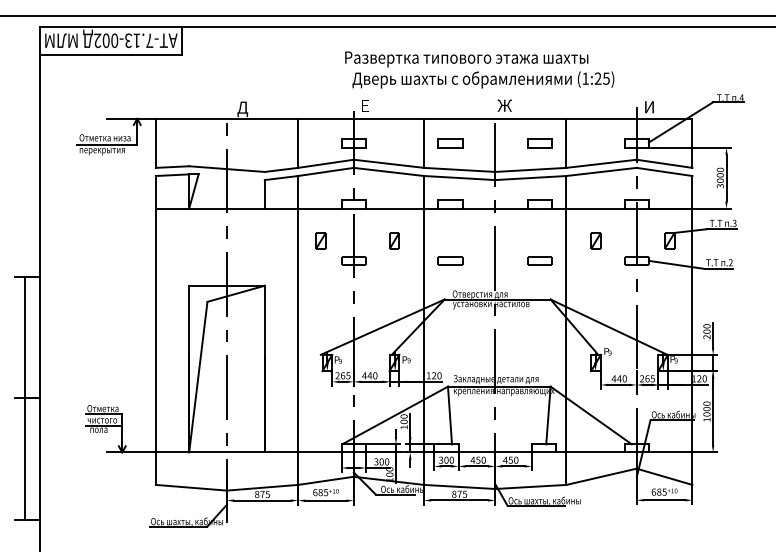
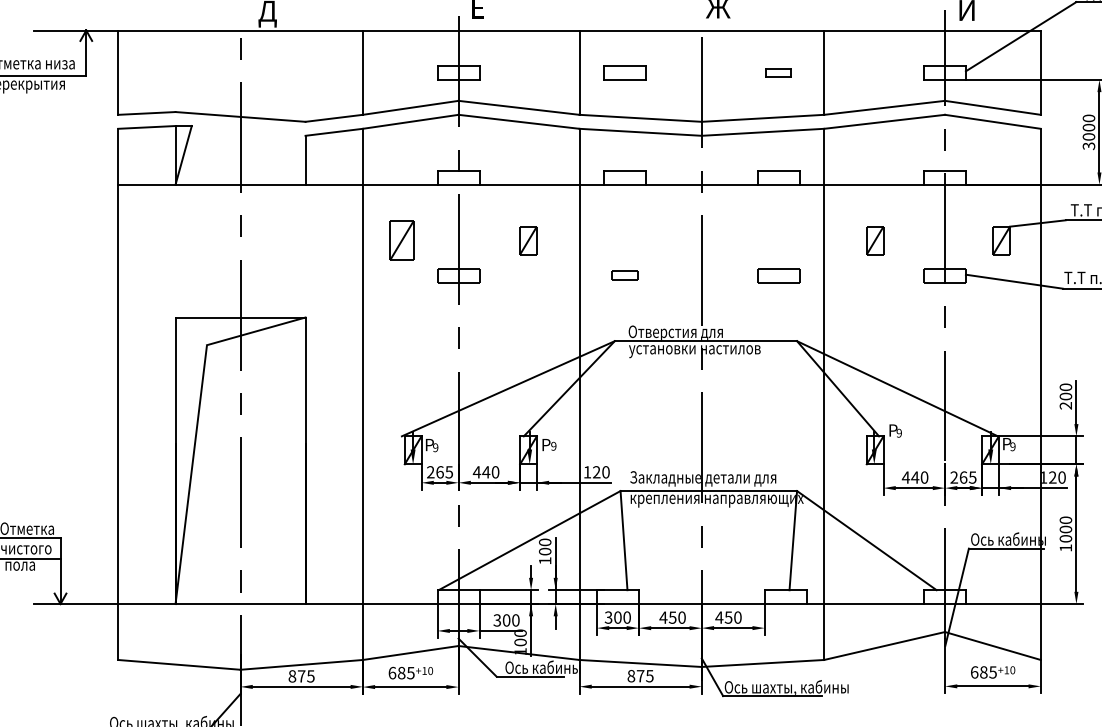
part: (539, 143) -> (777, 72), size x0.6
part: (320, 240) -> (401, 239), size x1.4
part: (450, 260) -> (624, 274), size x0.6

